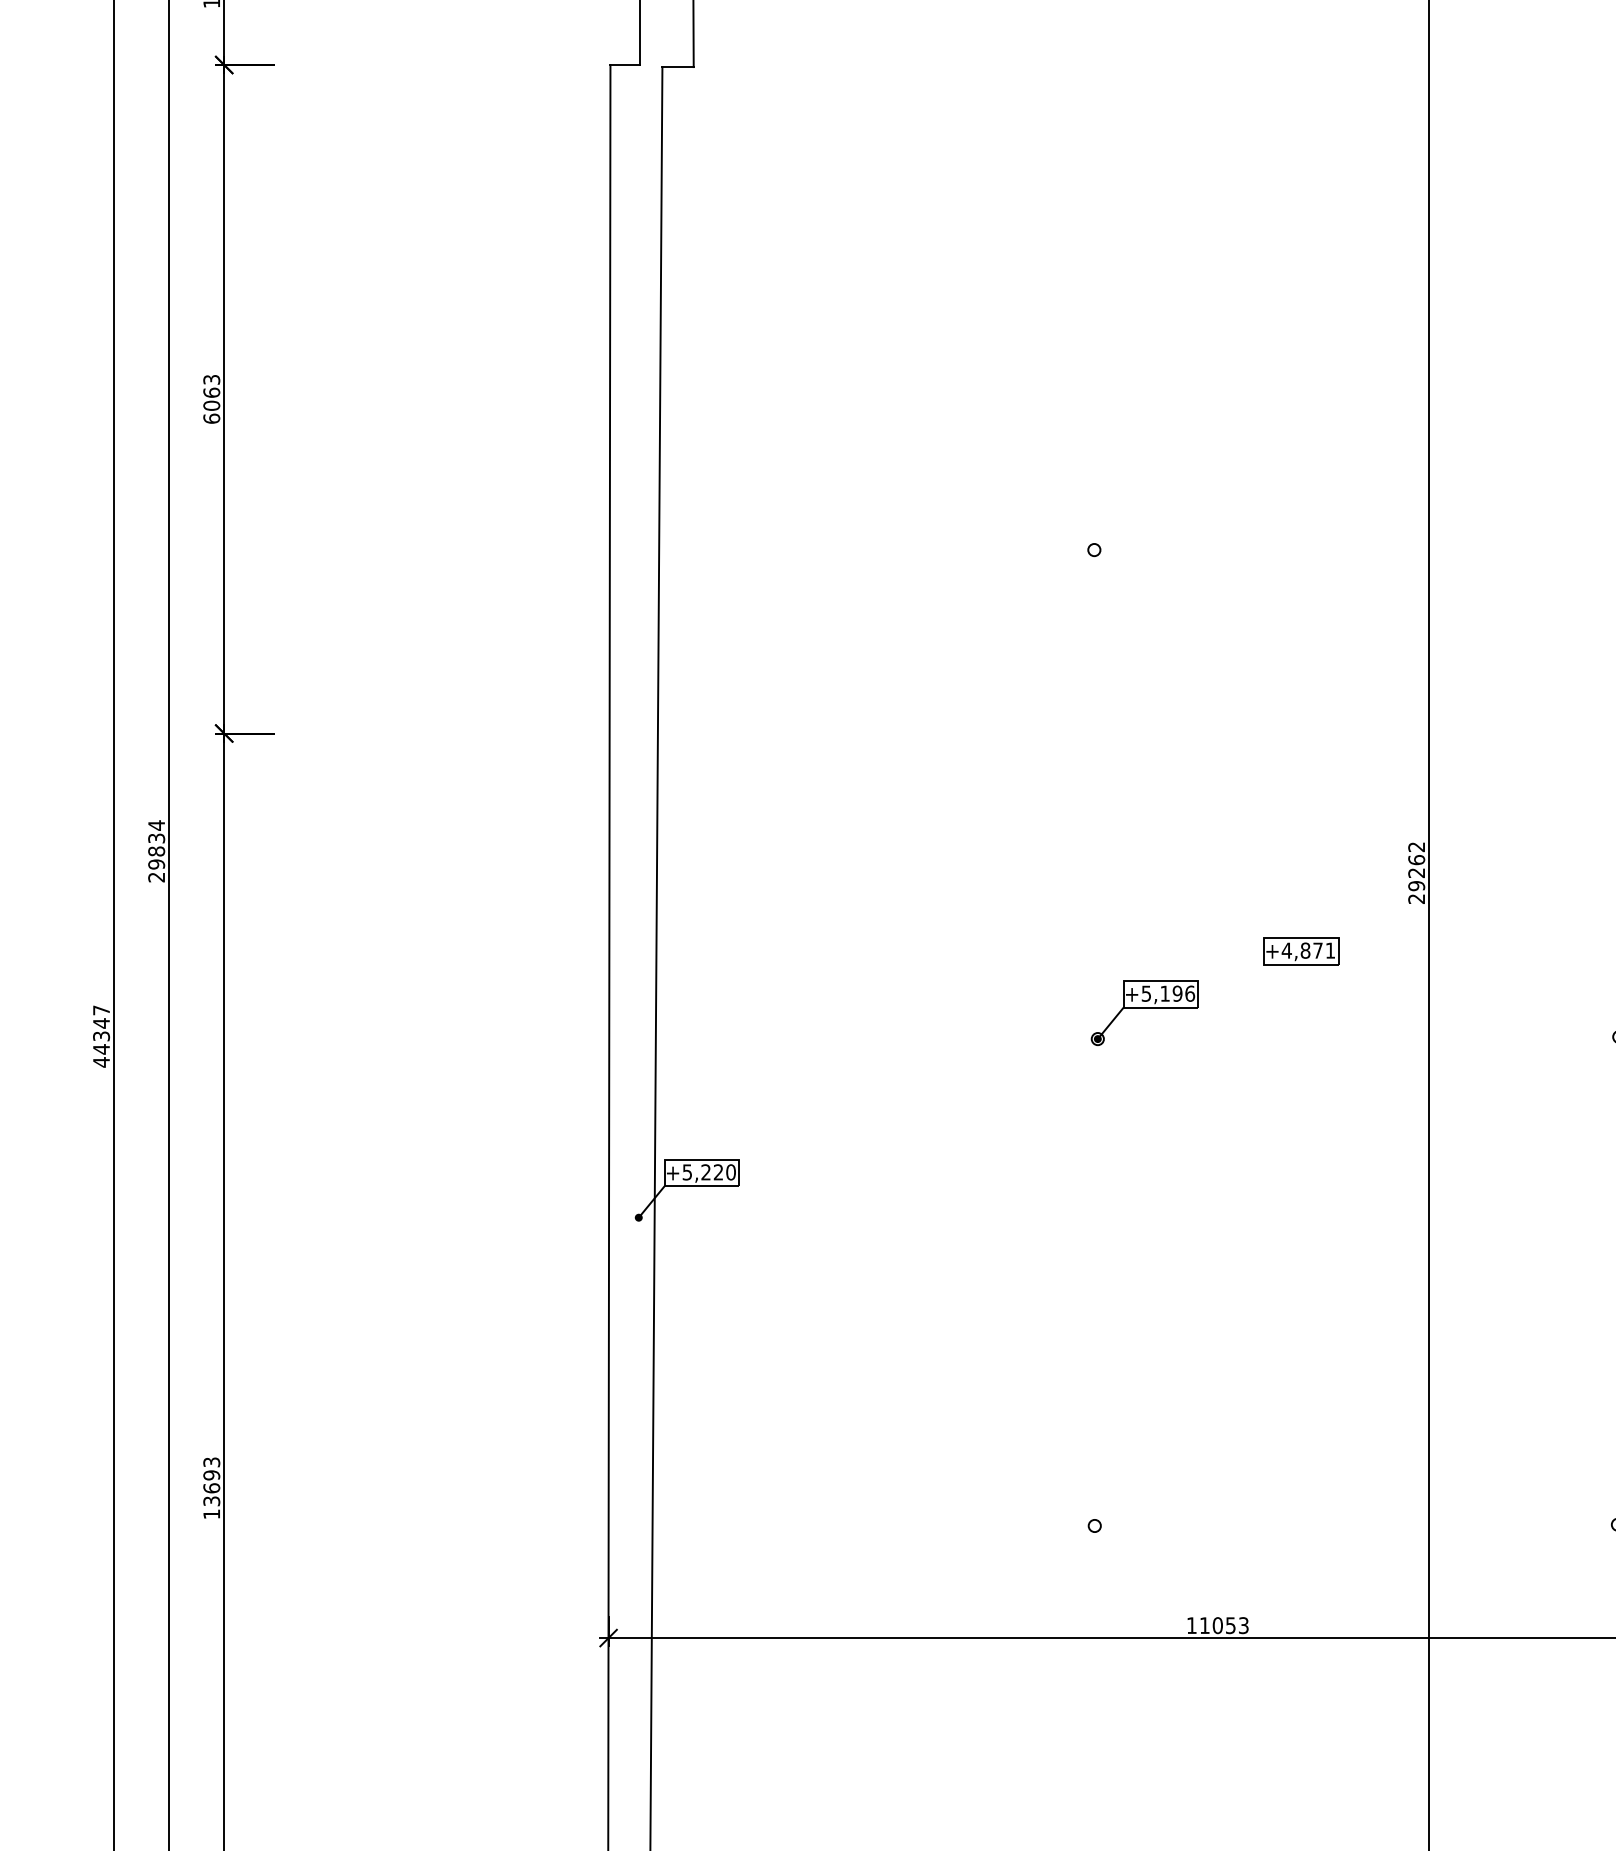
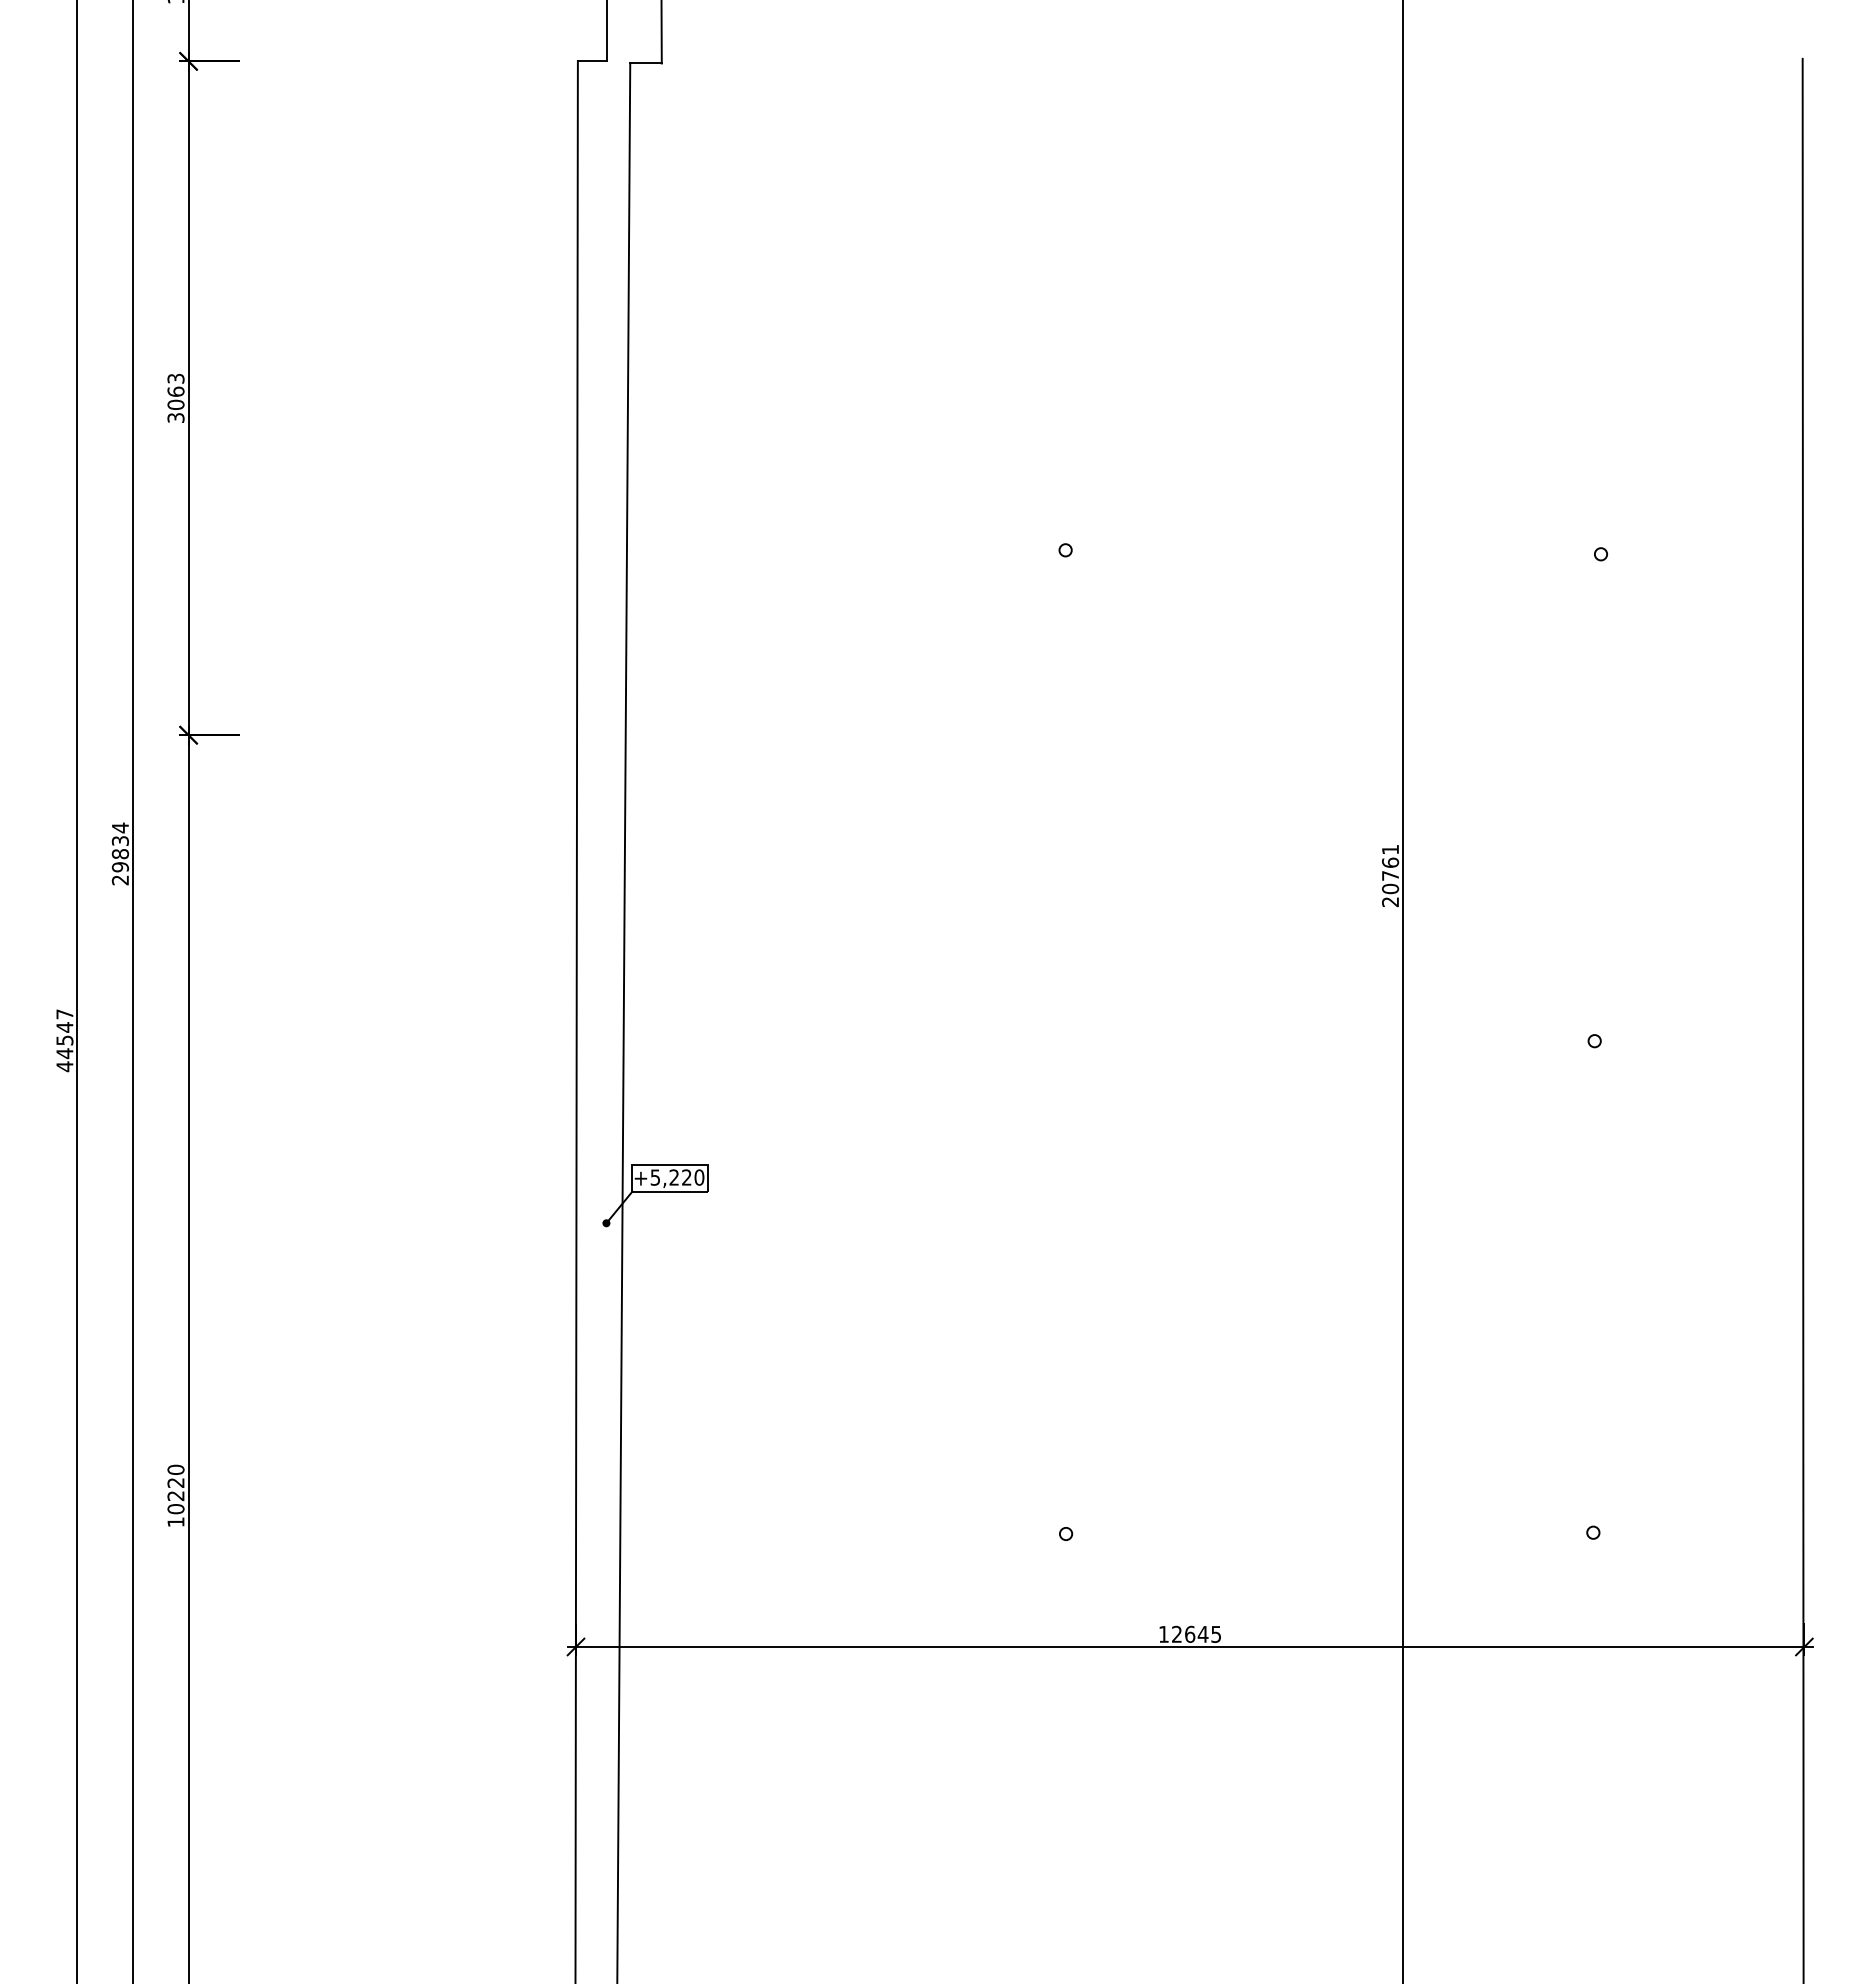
text: (211, 418) -> (175, 417), 6063 -> 3063
text: (1416, 866) -> (1390, 869), 29262 -> 20761
part: (1301, 951) -> (1274, 954), removed
part: (1144, 1013) -> (1116, 1017), removed
text: (101, 1035) -> (64, 1039), 44347 -> 44547
text: (211, 1481) -> (175, 1489), 13693 -> 10220
text: (1224, 1624) -> (1196, 1633), 11053 -> 12645

